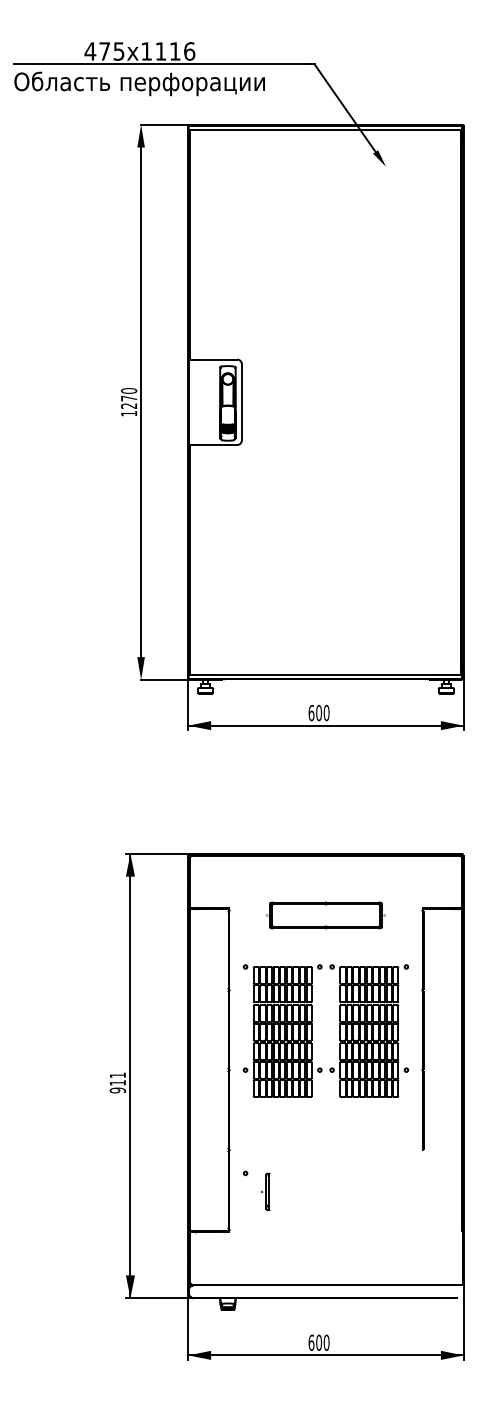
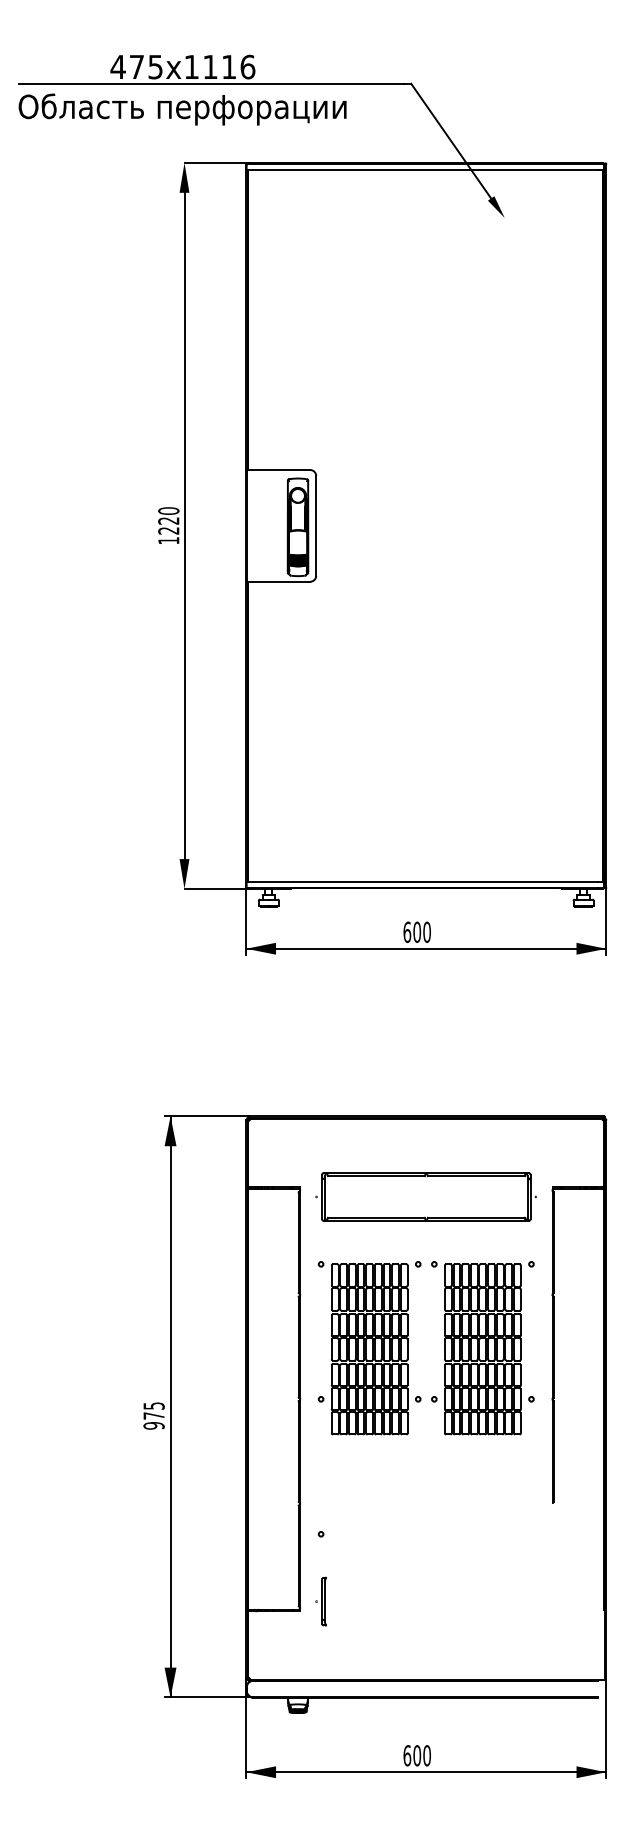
text: (129, 398) -> (169, 520), 1270 -> 1220
part: (325, 915) -> (425, 1197), size x1.43
text: (117, 1078) -> (153, 1410), 911 -> 975
part: (265, 1191) -> (321, 1601), moved

